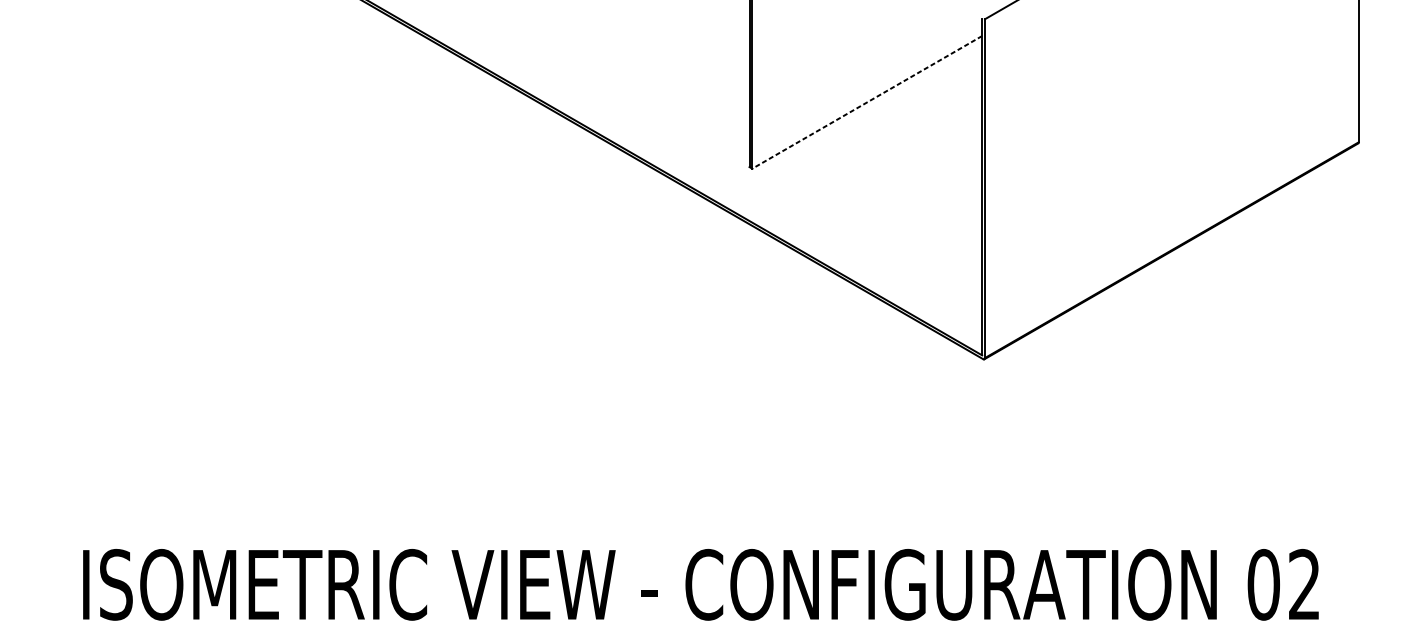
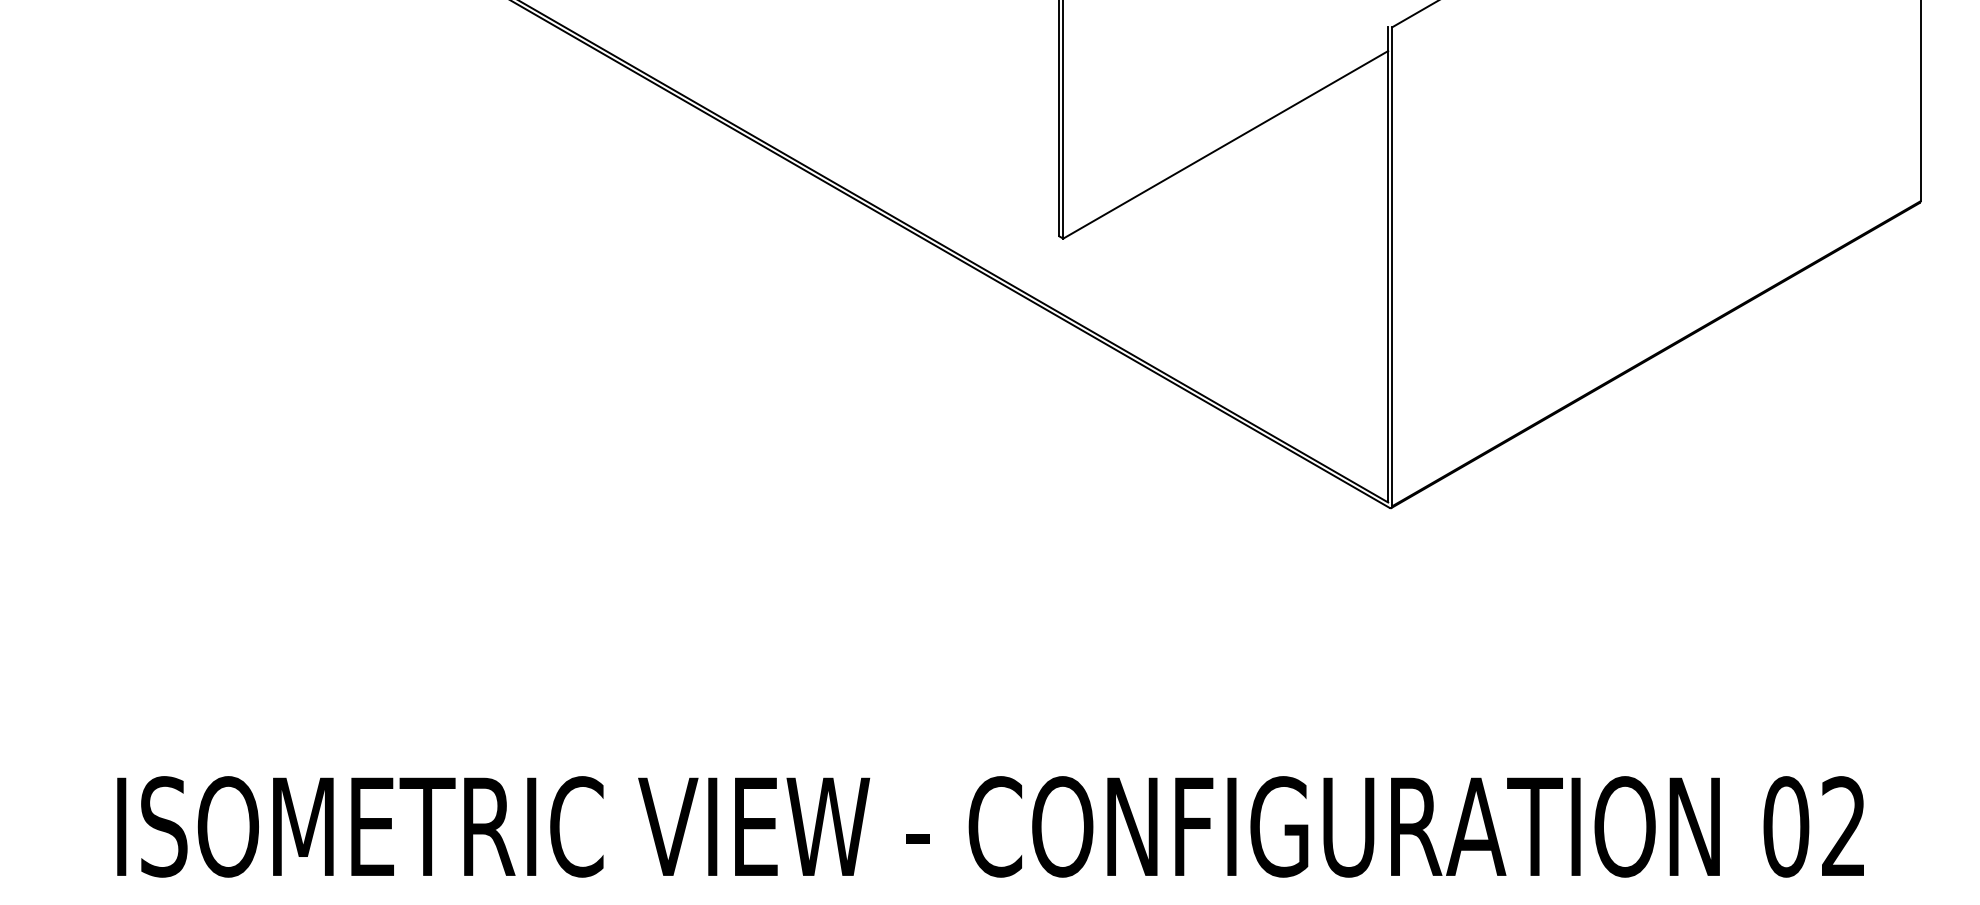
line: (867, 102) -> (1225, 144), dashed -> solid

